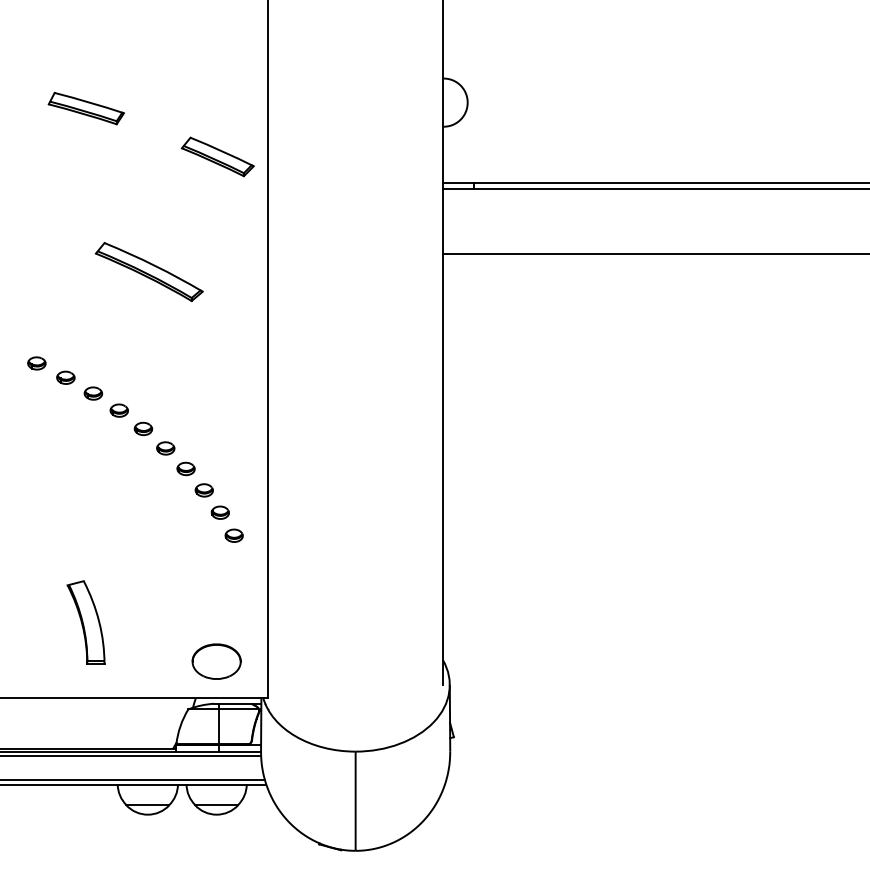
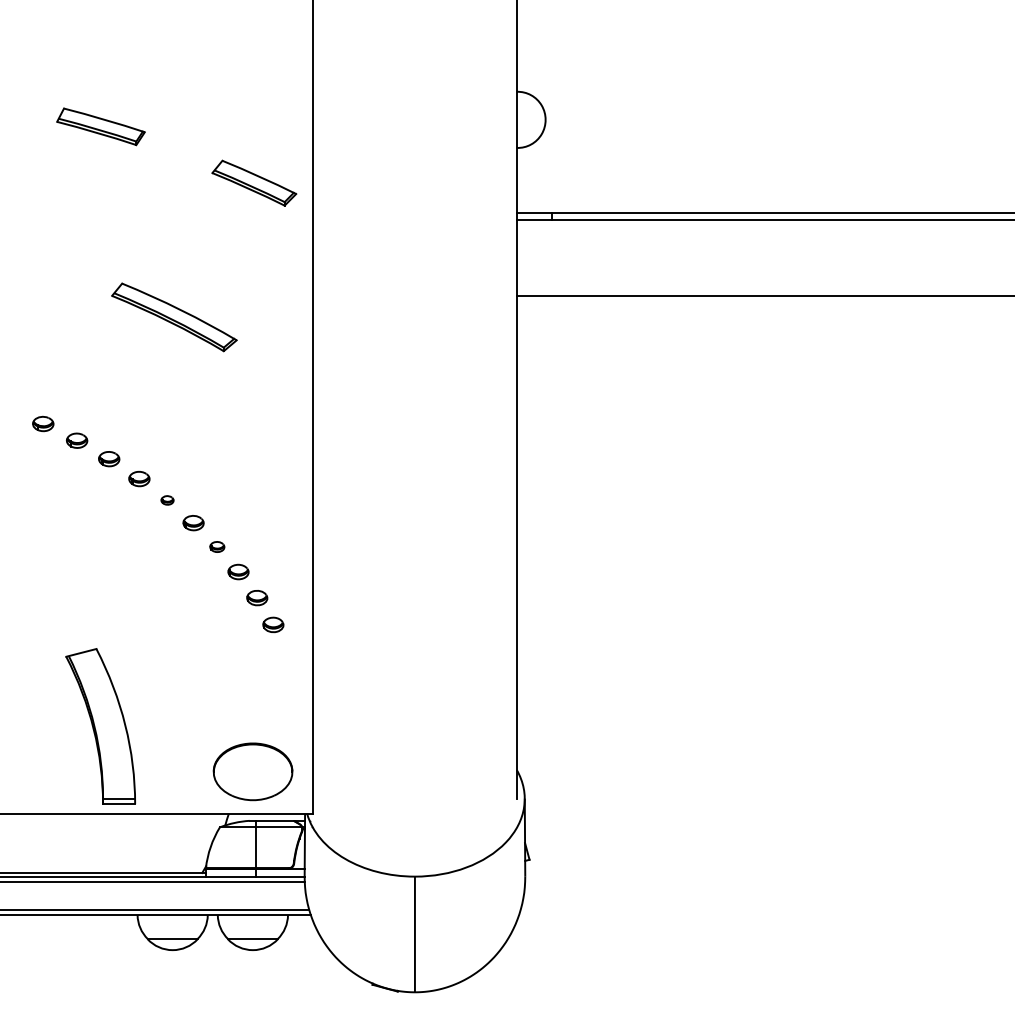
part: (143, 429) -> (167, 500), size x0.6
part: (186, 468) -> (217, 546), size x0.7
part: (85, 622) -> (100, 725), size x1.6
part: (216, 661) -> (252, 771), size x1.4

